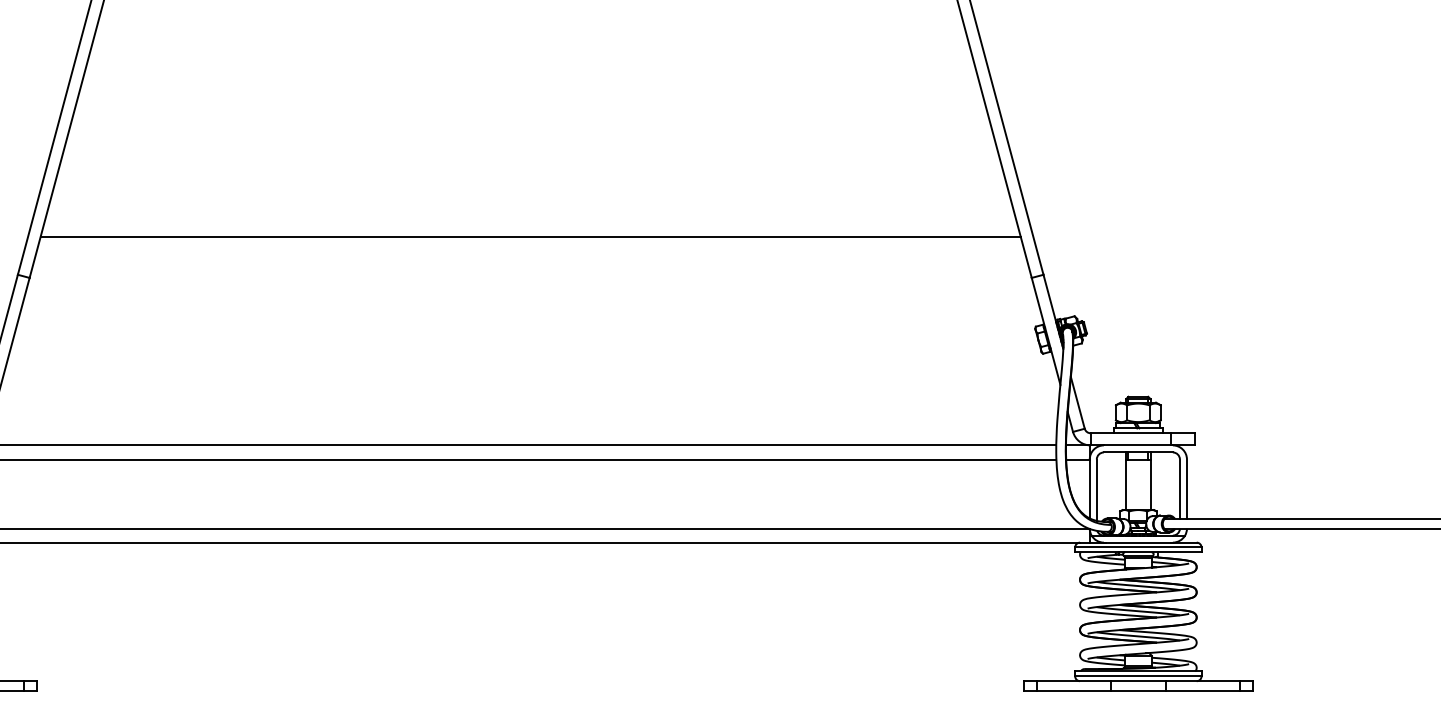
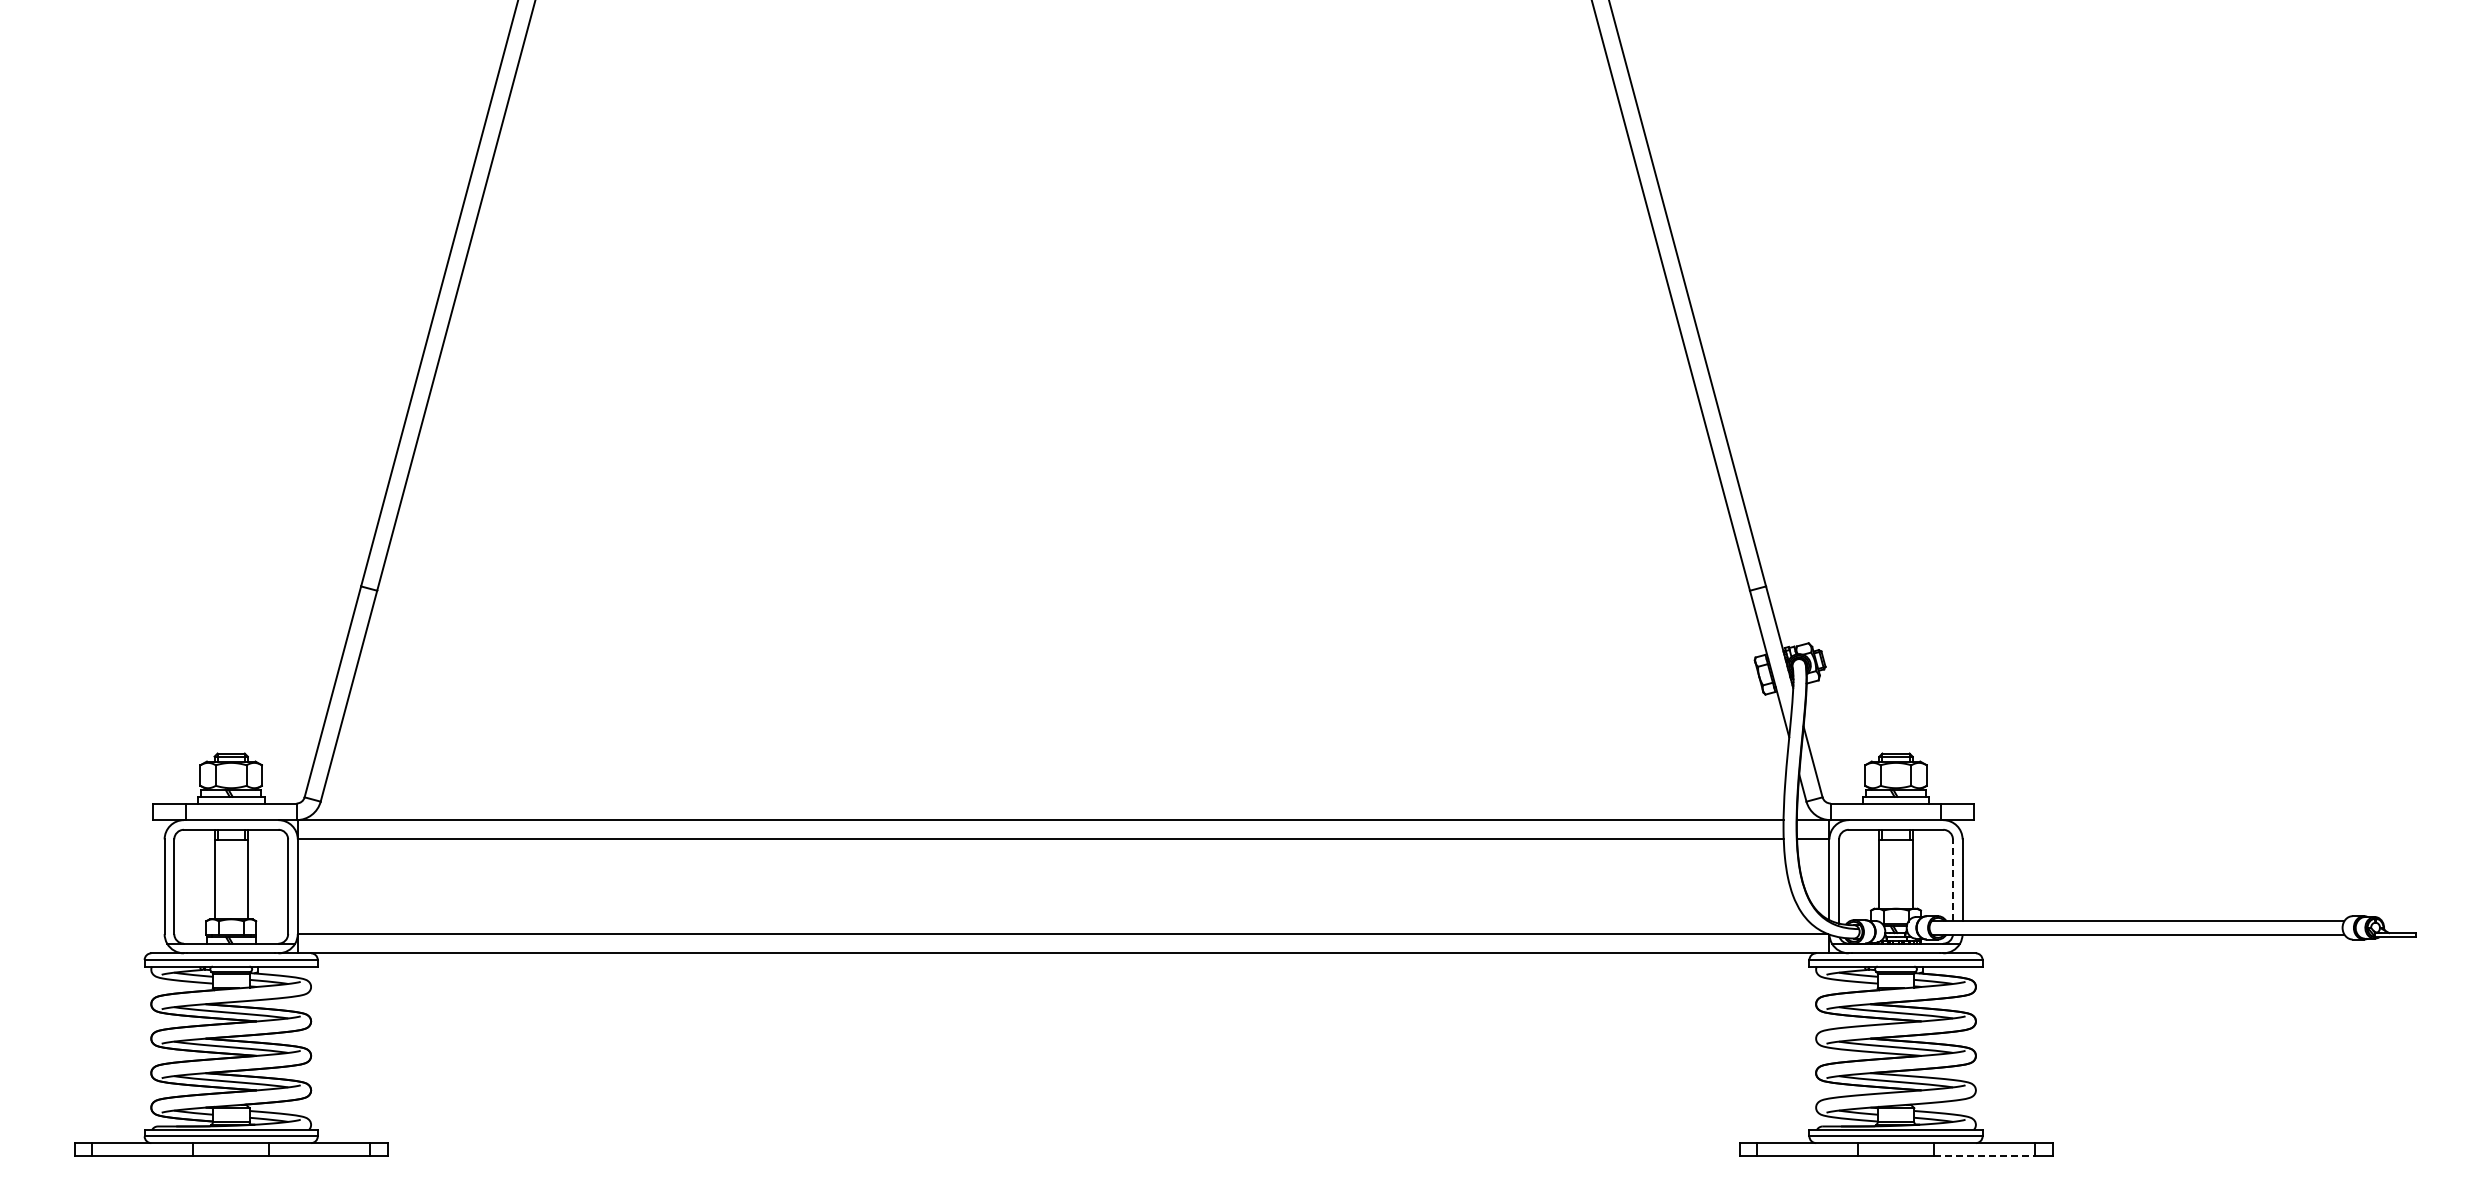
line: (530, 237) -> (1063, 535), removed
line: (1179, 489) -> (1952, 880), solid -> dashed
line: (1202, 690) -> (1984, 1156), solid -> dashed

